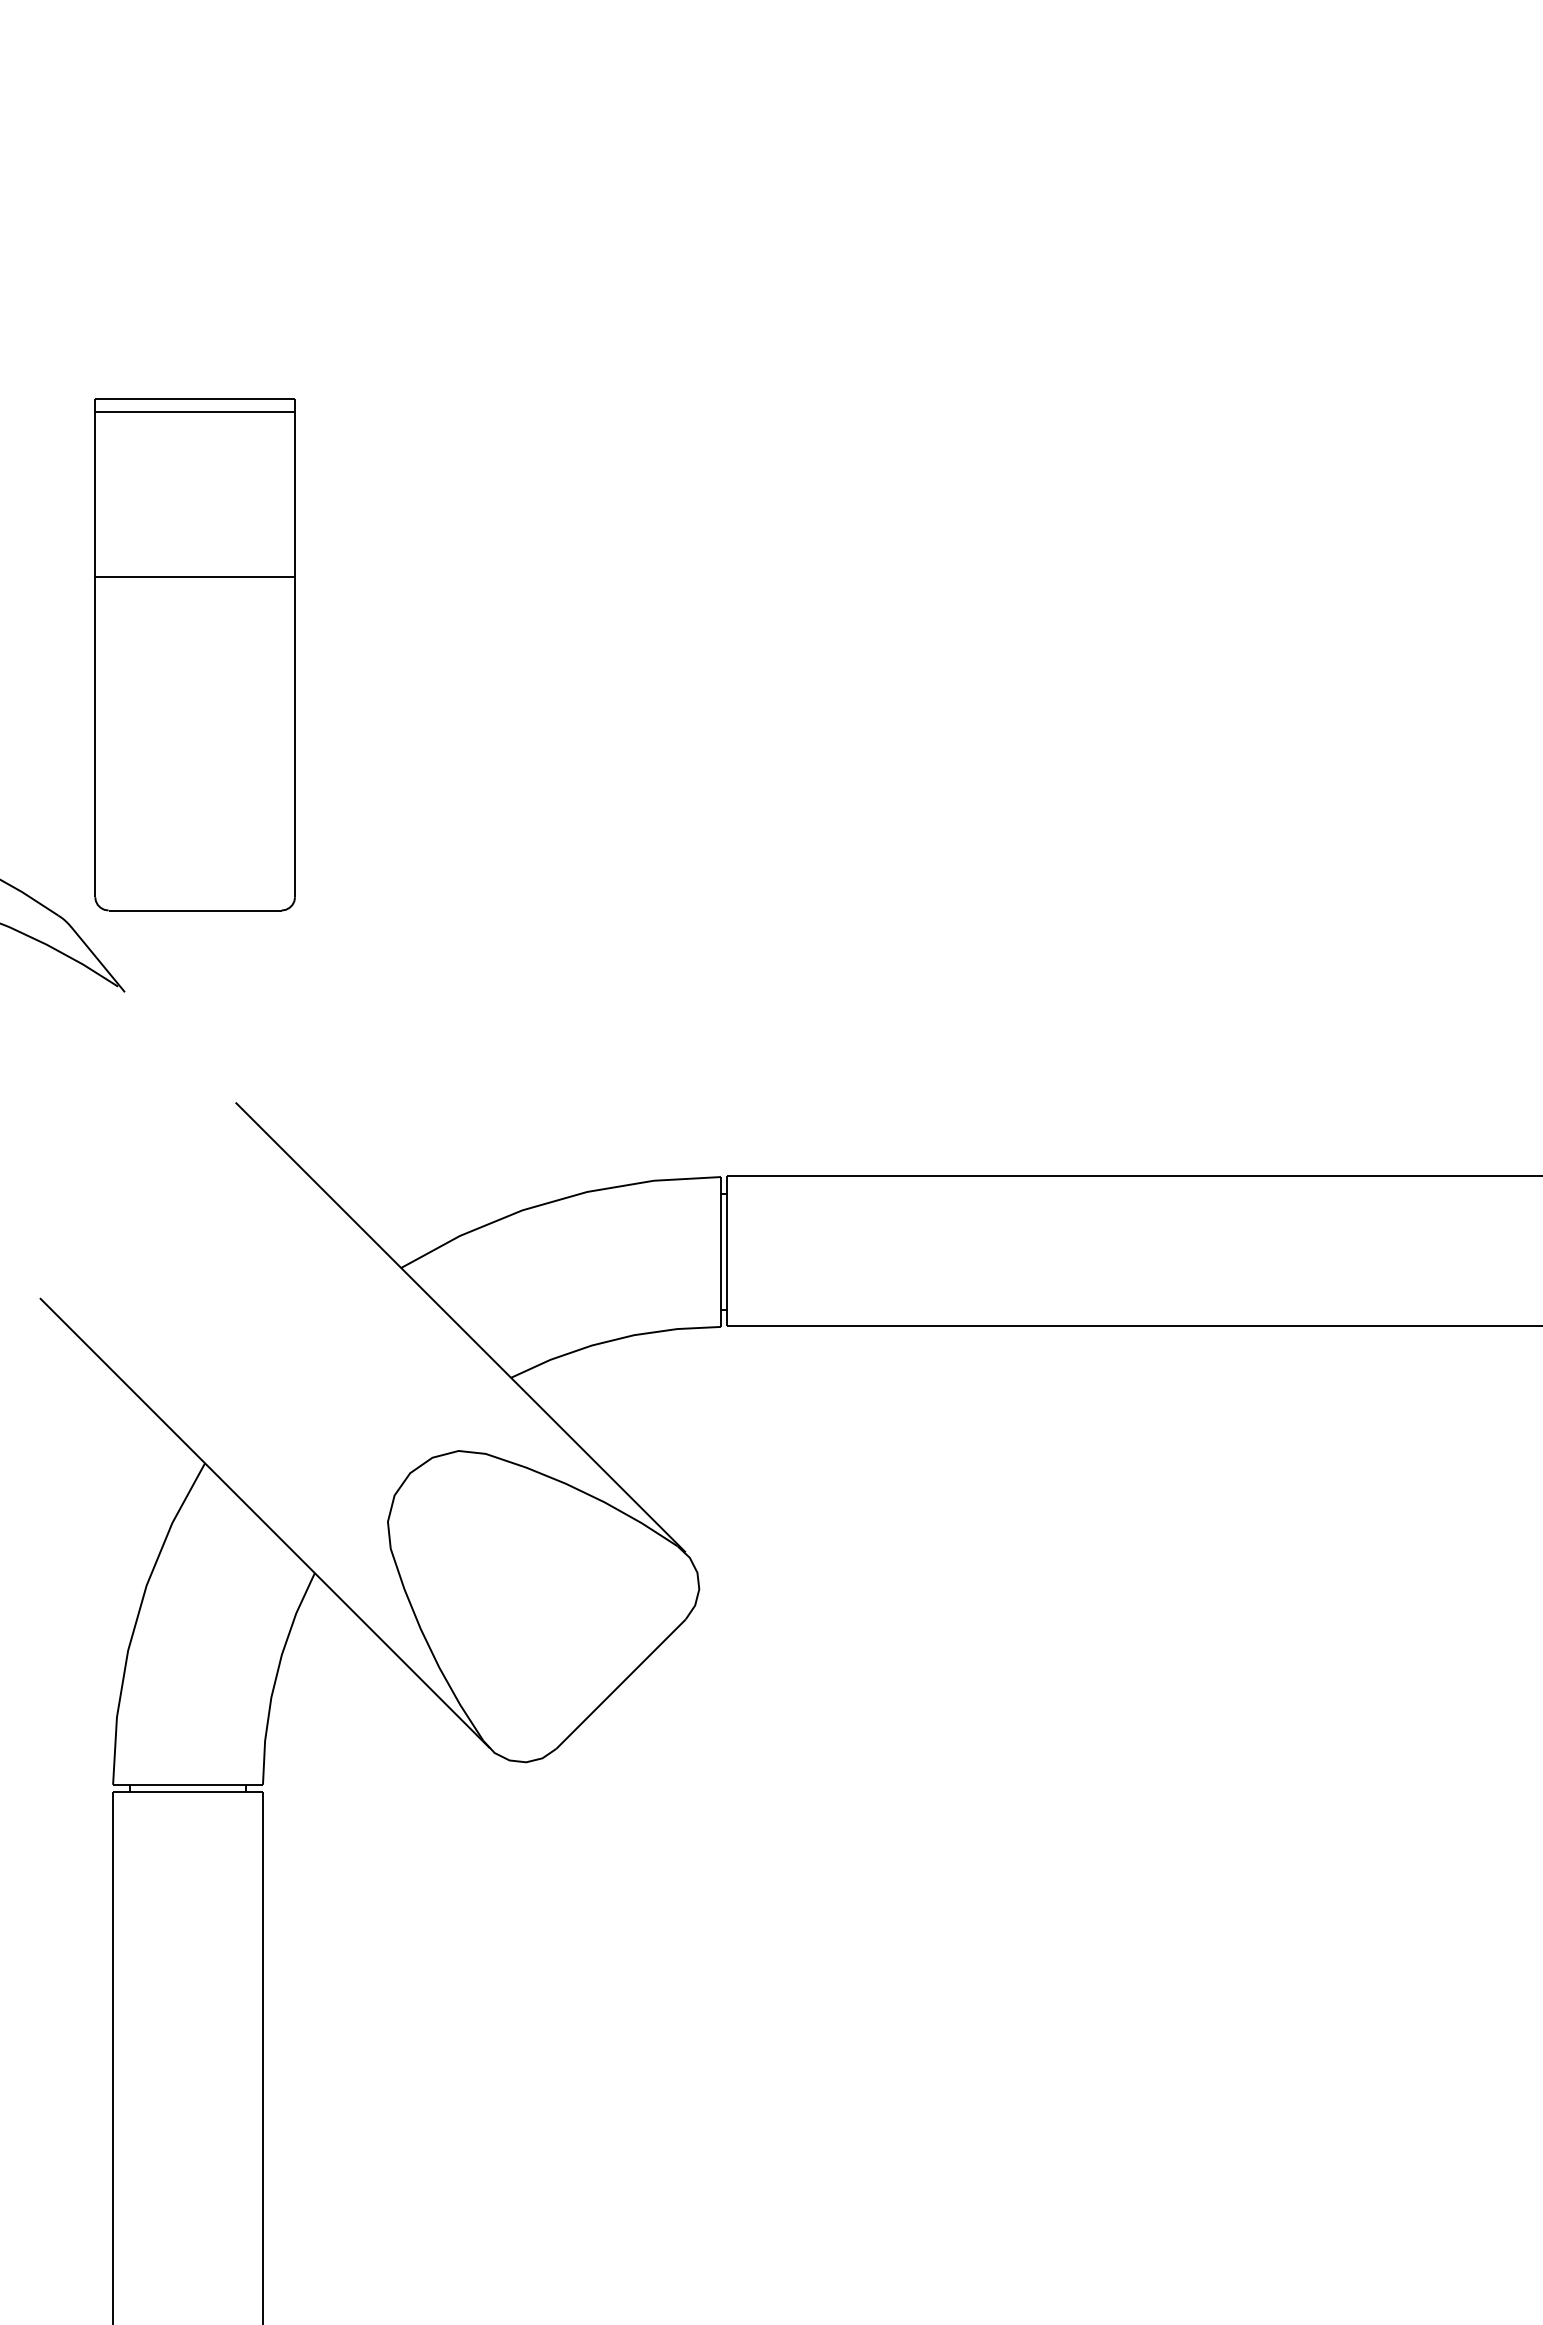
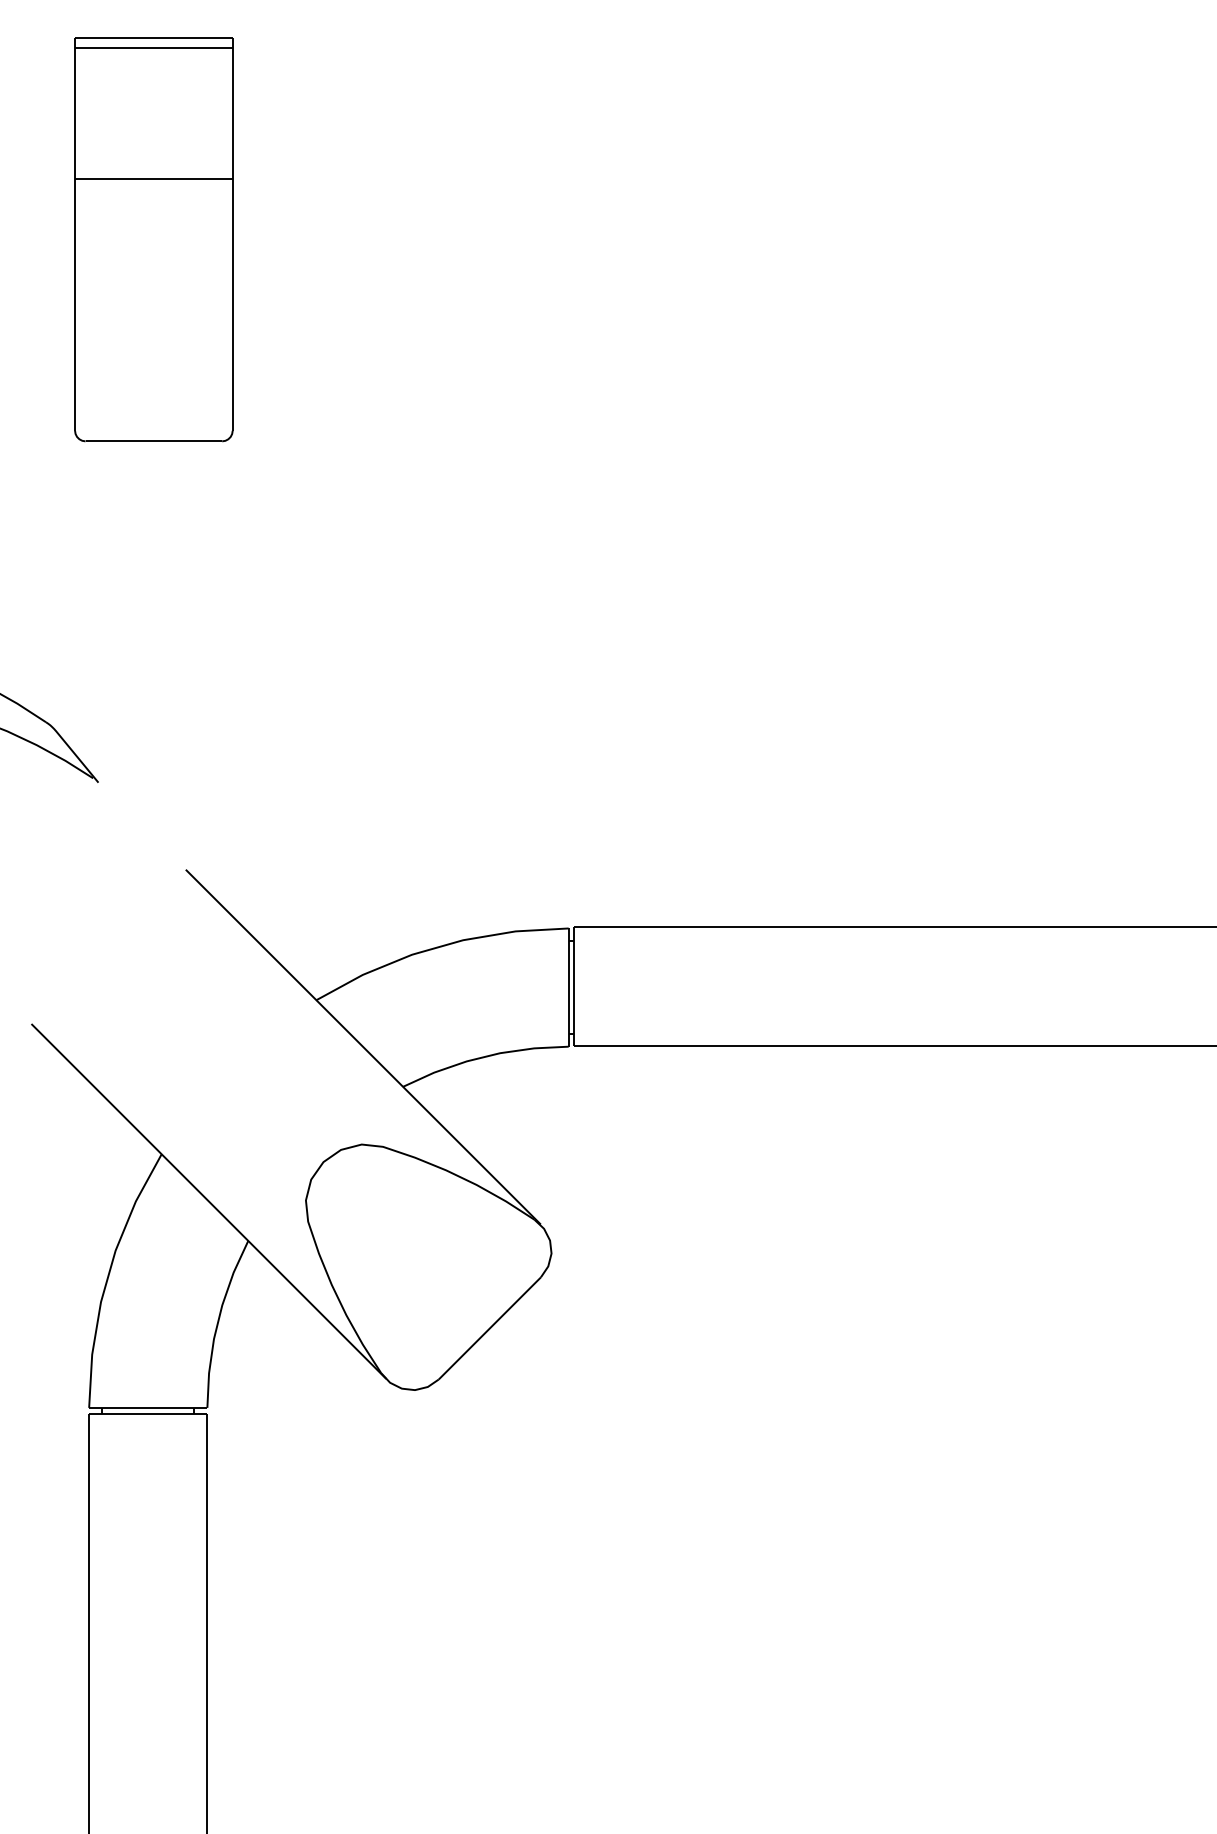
part: (194, 654) -> (153, 239), moved

